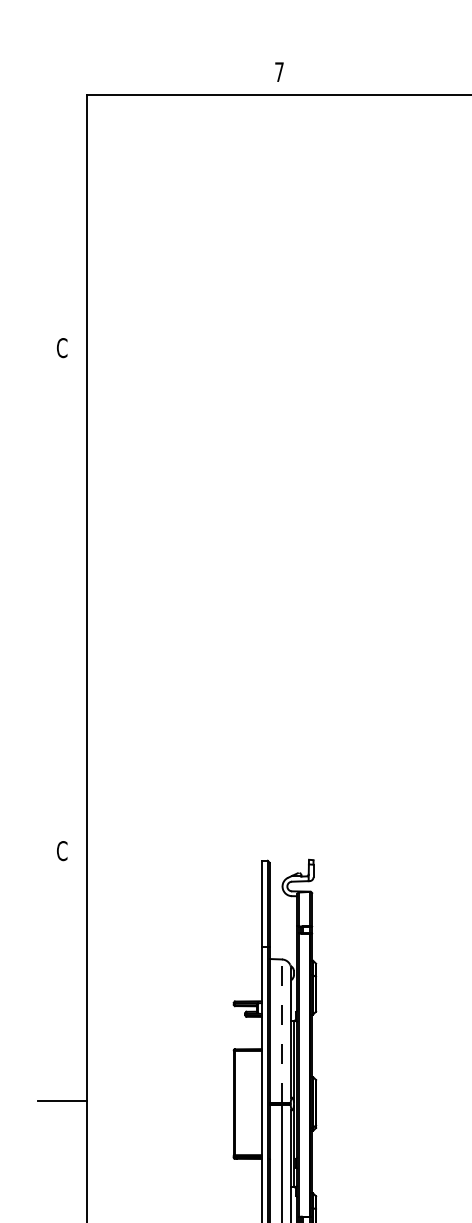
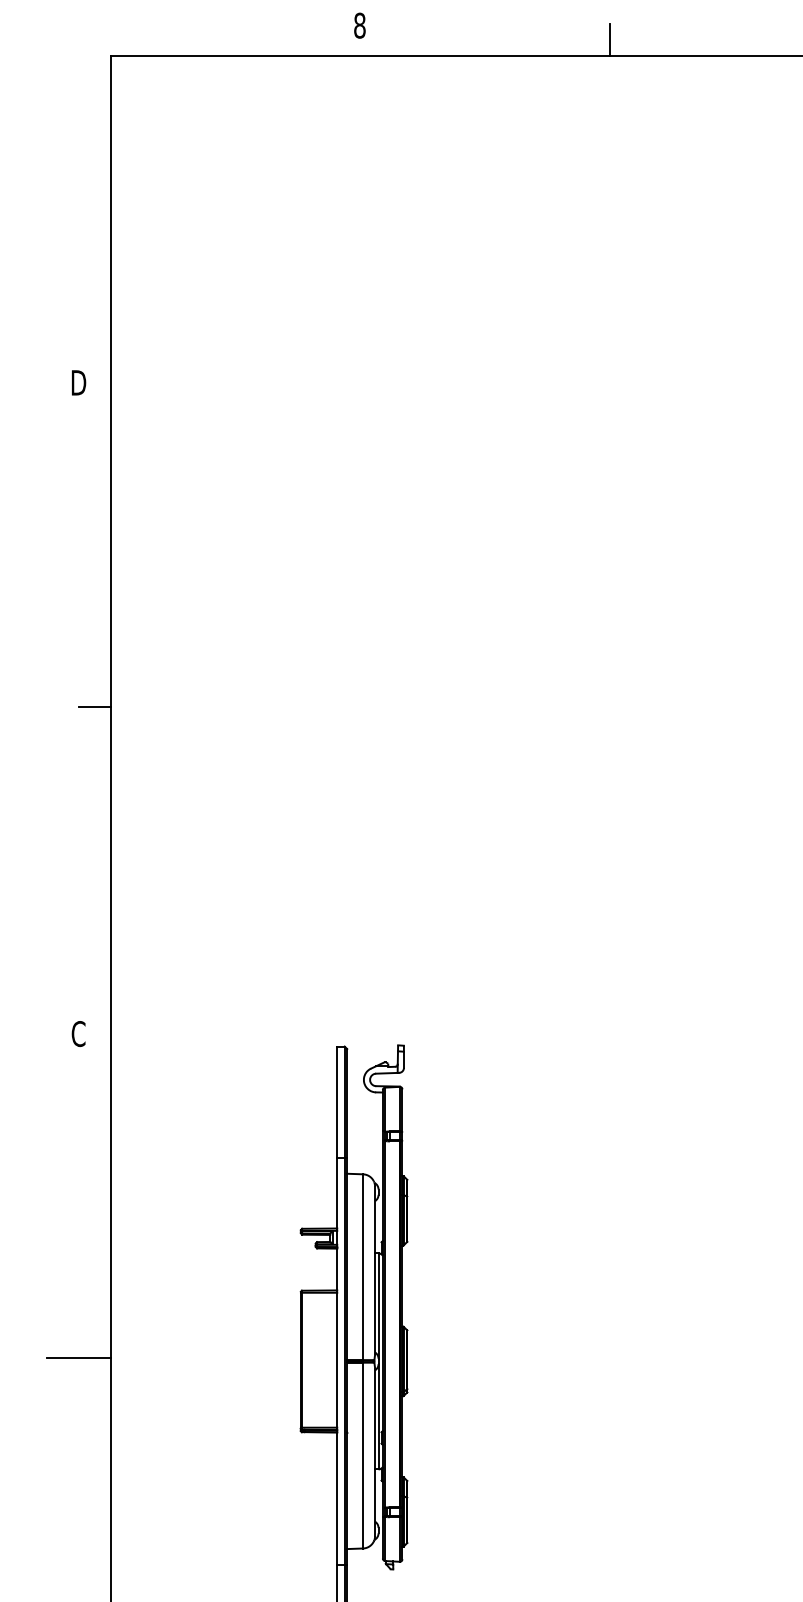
text: (279, 71) -> (359, 25), 7 -> 8
text: (62, 347) -> (78, 382), C -> D
line: (74, 598) -> (94, 706), added
line: (282, 1031) -> (363, 1267), dashed -> solid

